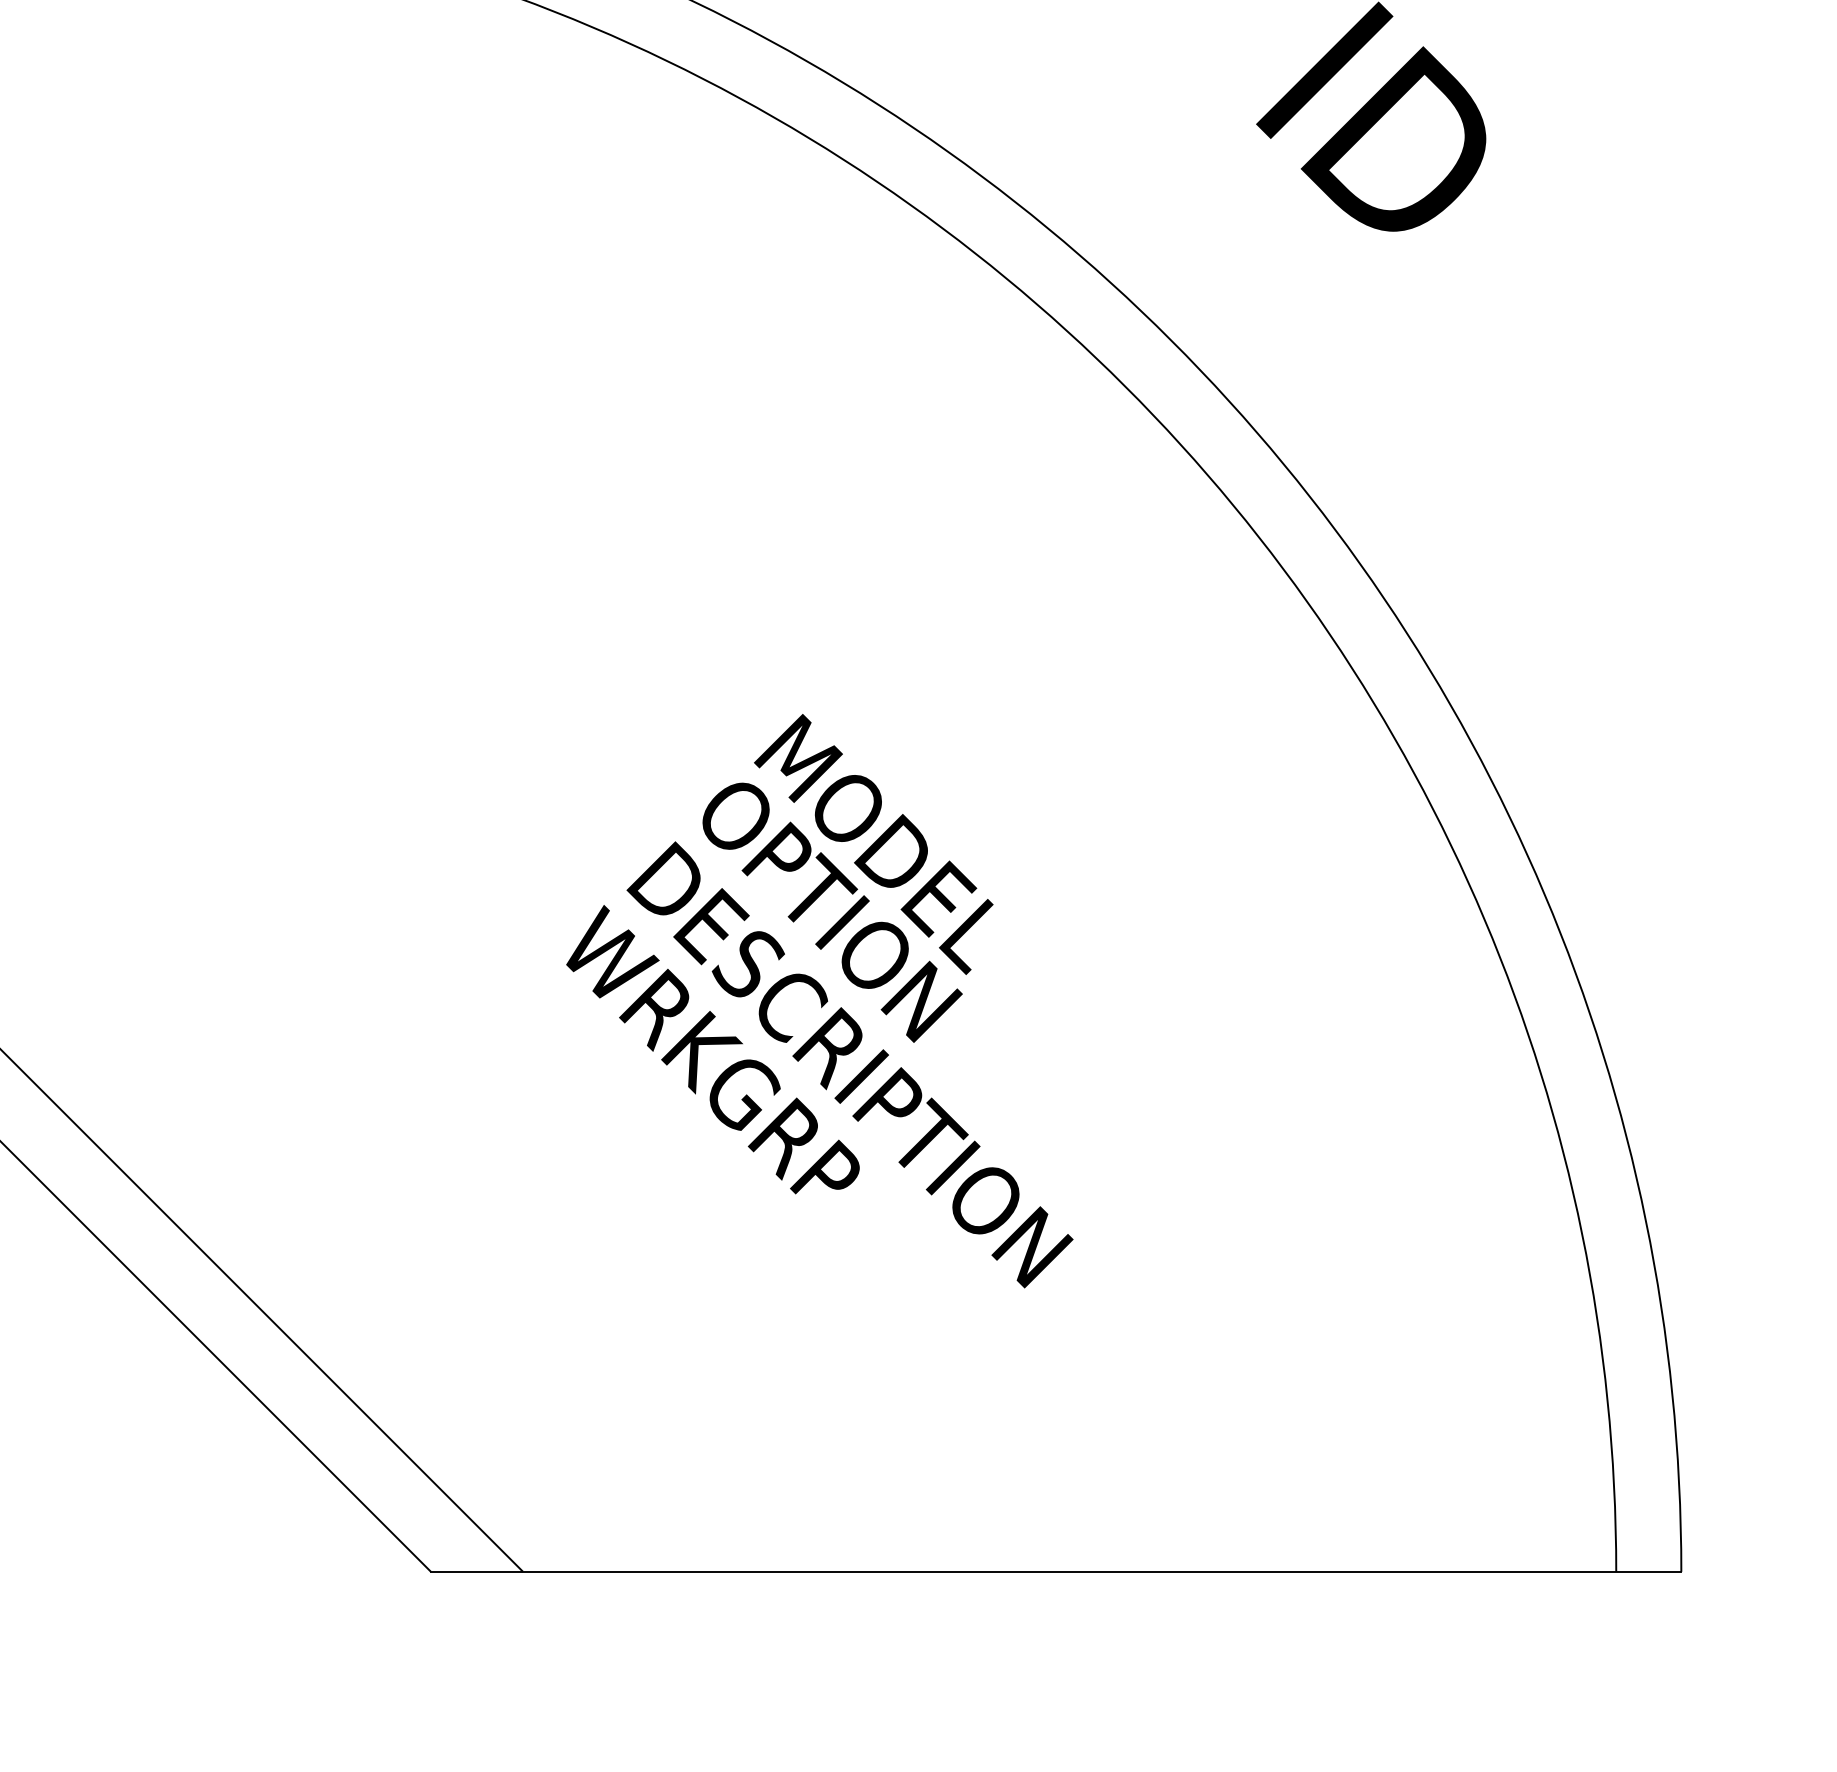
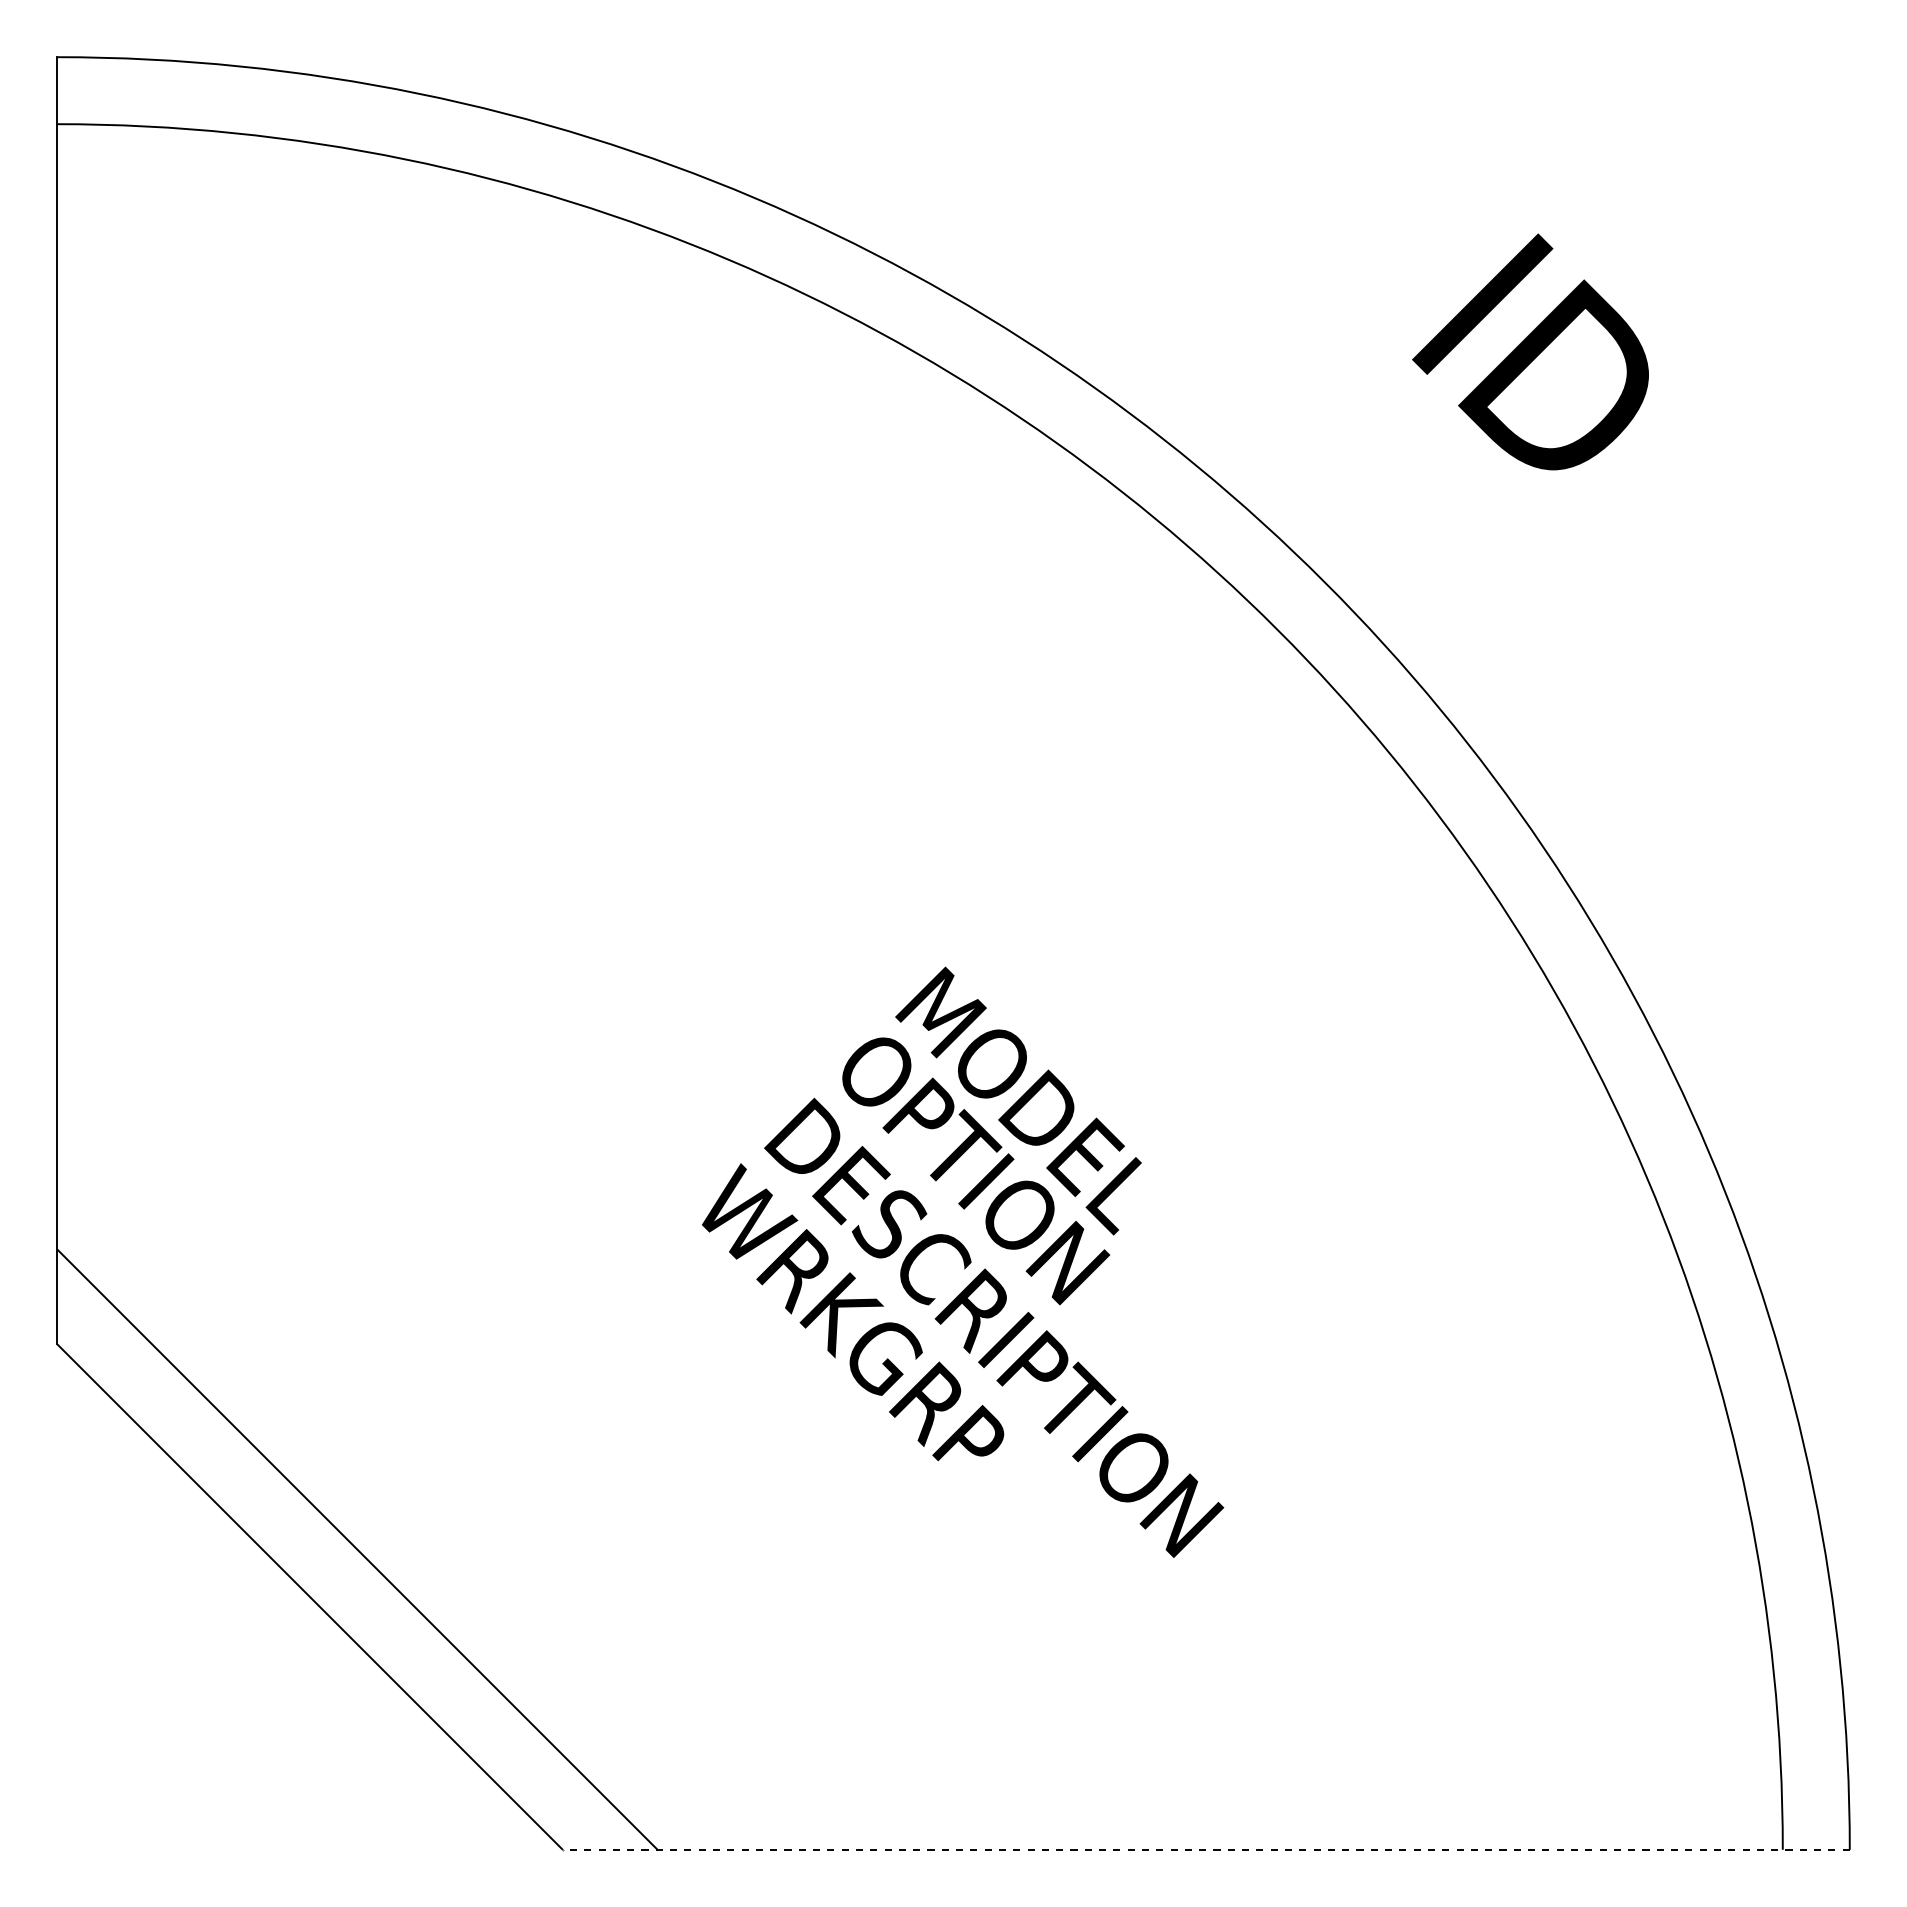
line: (1056, 1571) -> (1206, 1849), solid -> dashed

